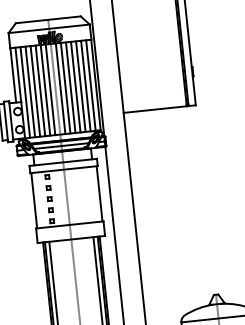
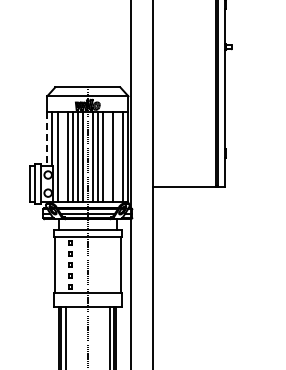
line: (13, 76) -> (47, 139), solid -> dashed
line: (86, 85) -> (118, 156), removed
line: (76, 86) -> (108, 156), removed
line: (30, 91) -> (62, 156), removed

